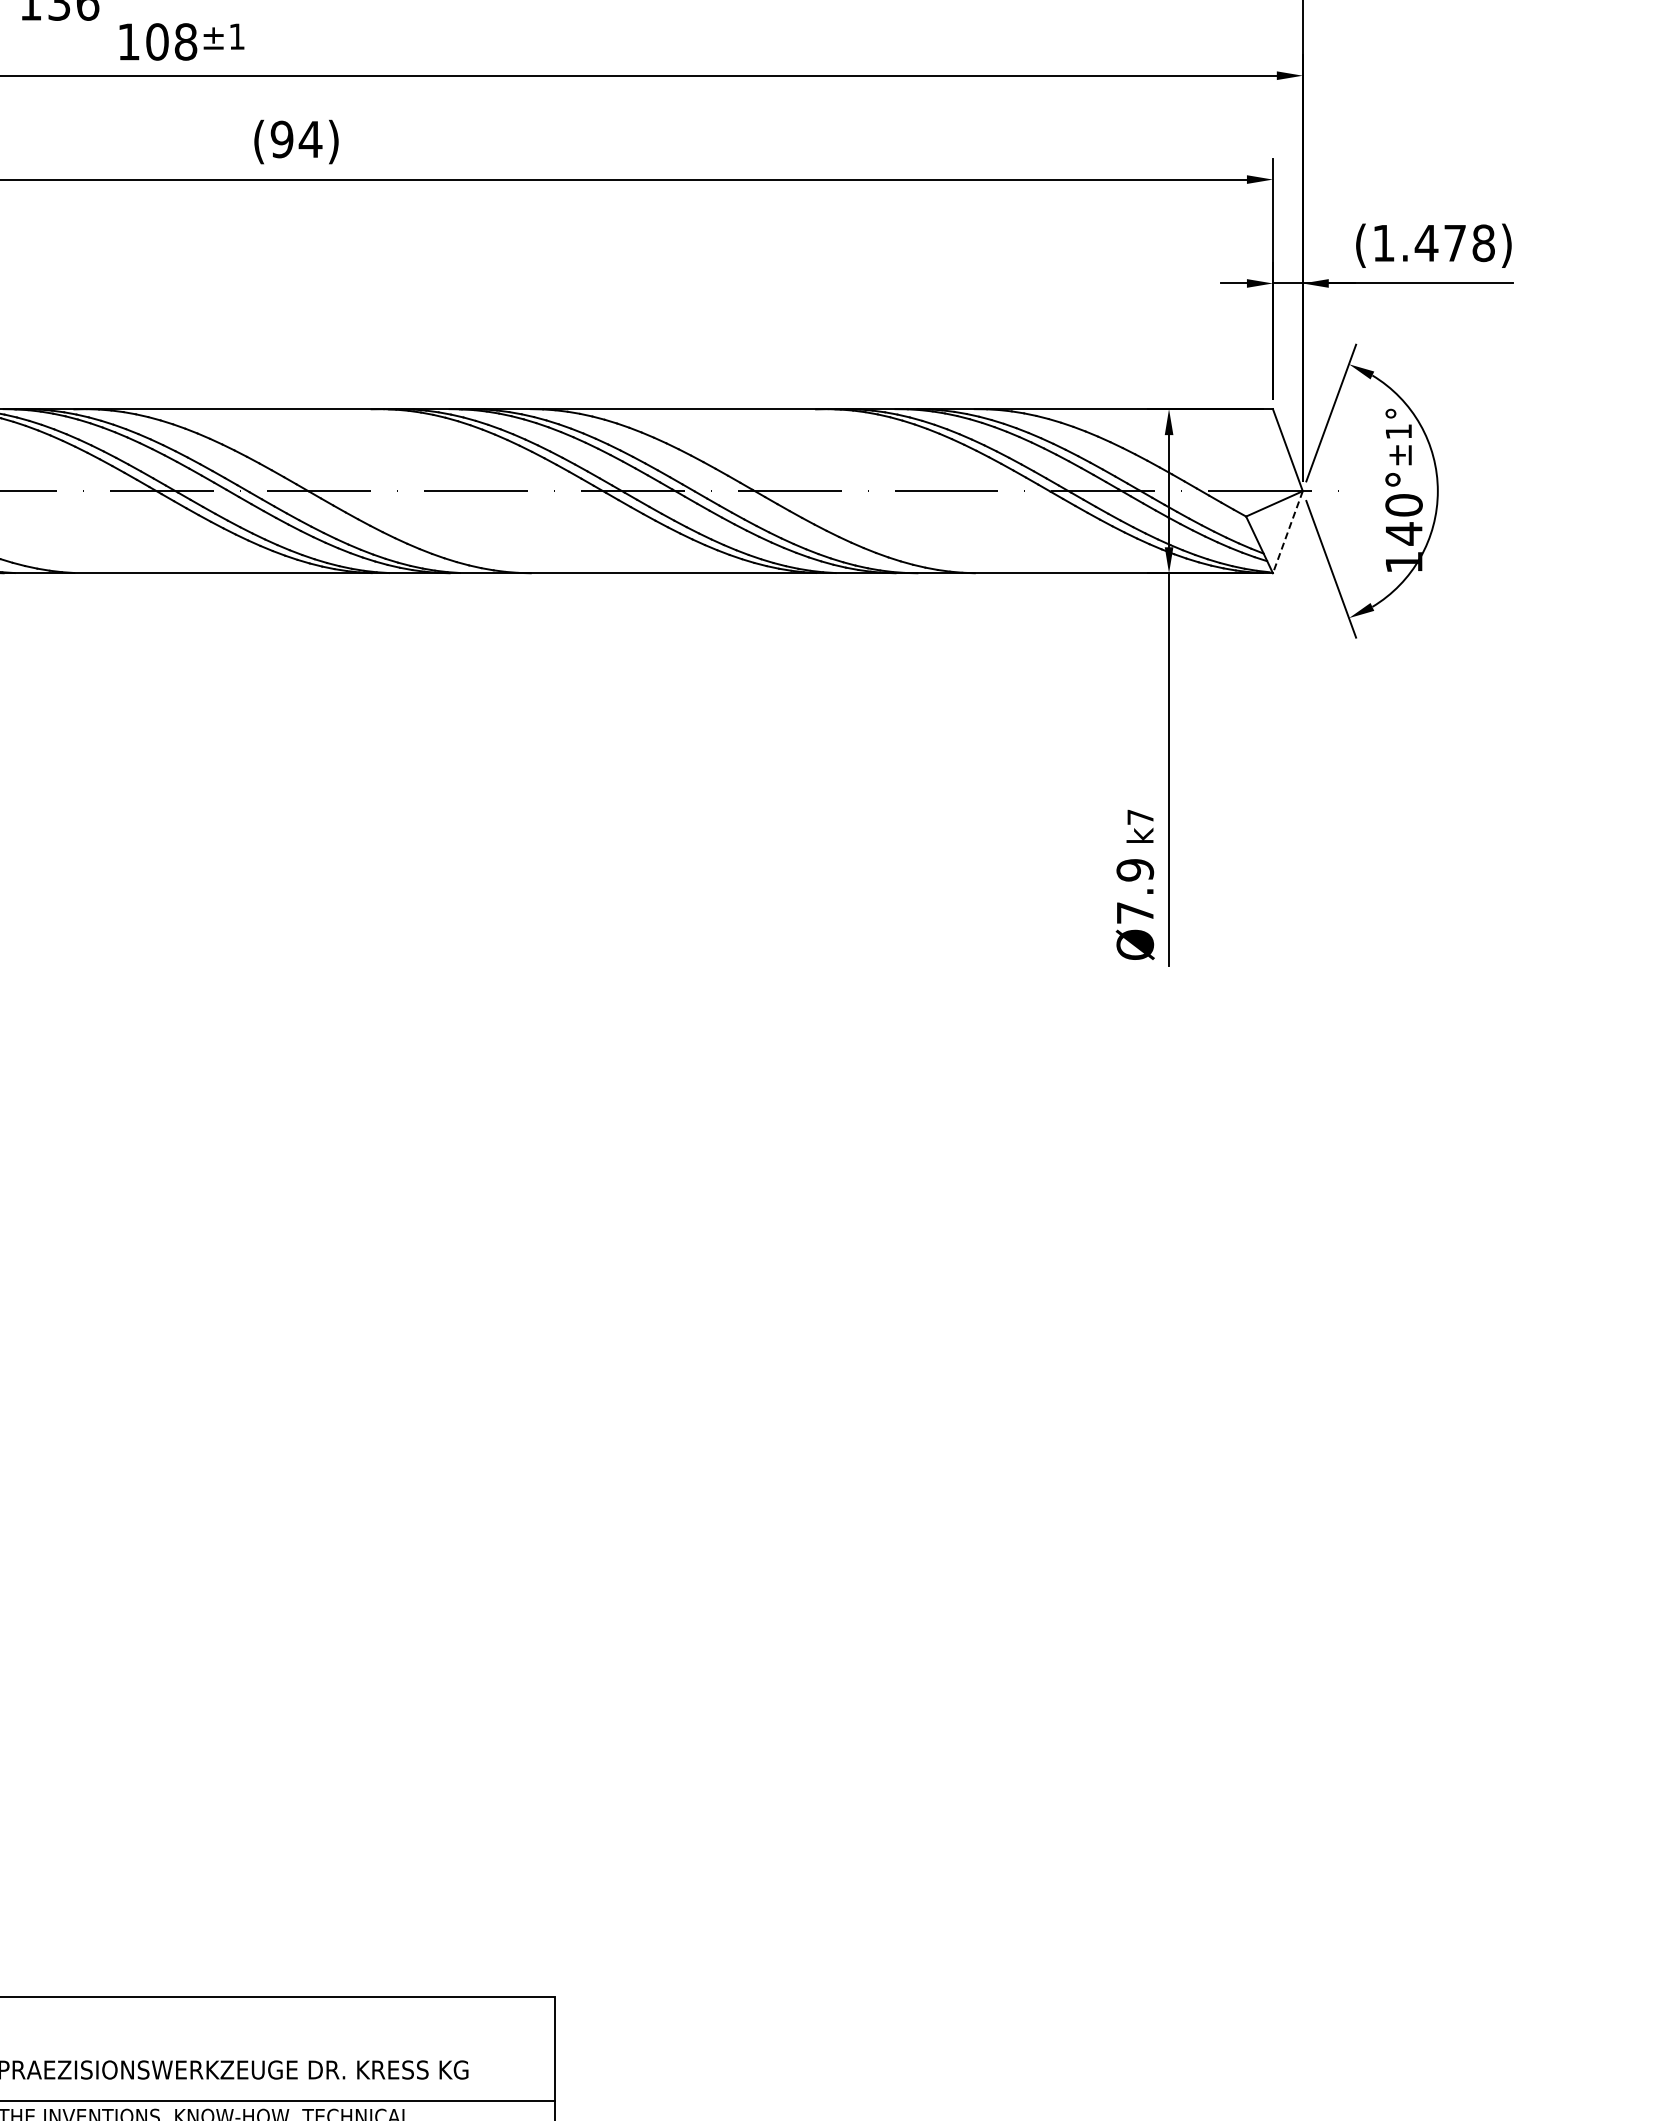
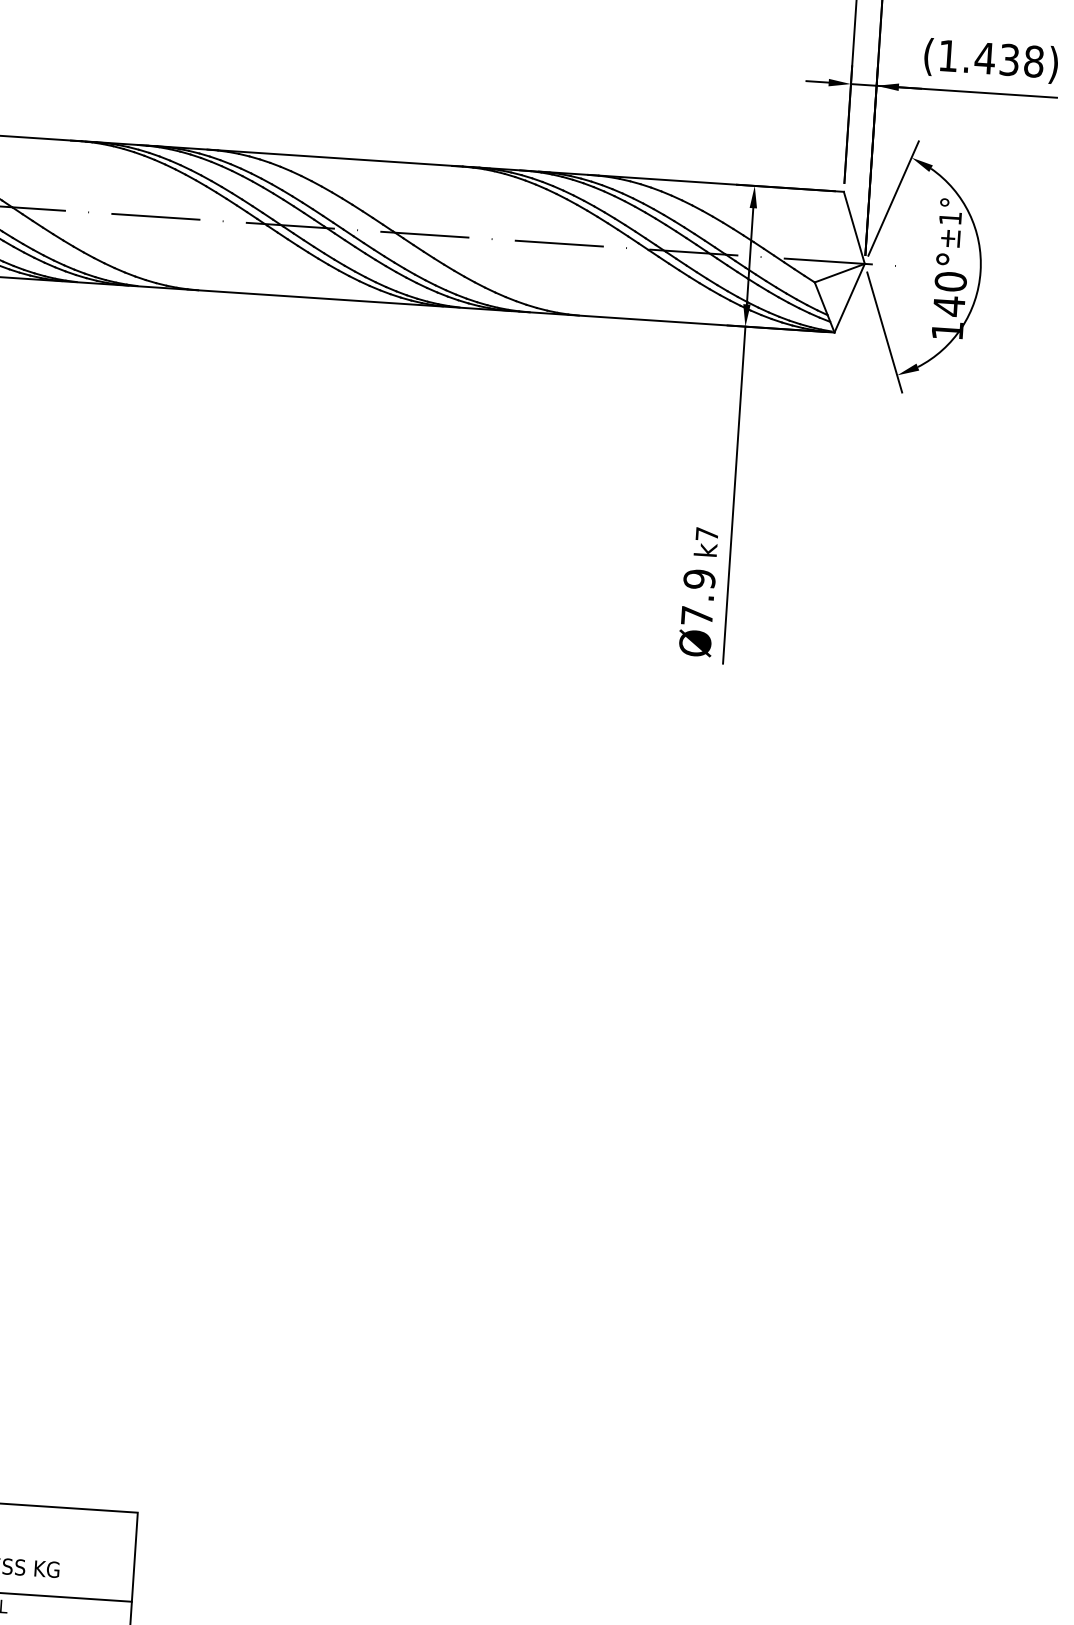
text: (1454, 243) -> (1008, 60), (1.478) -> (1.438)
line: (1287, 532) -> (849, 298), dashed -> solid

